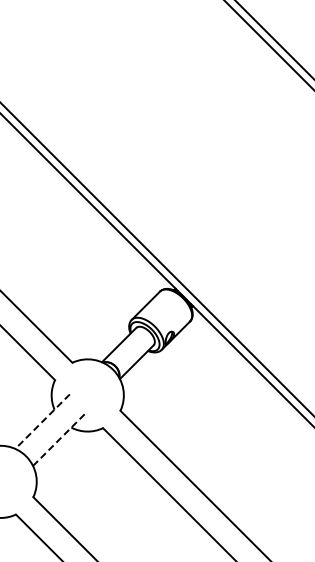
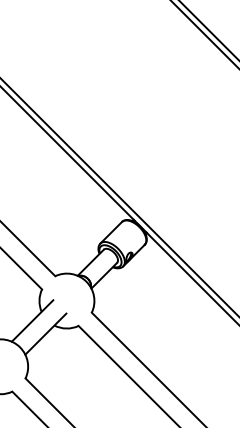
line: (42, 421) -> (32, 320), dashed -> solid
line: (60, 438) -> (46, 333), dashed -> solid

